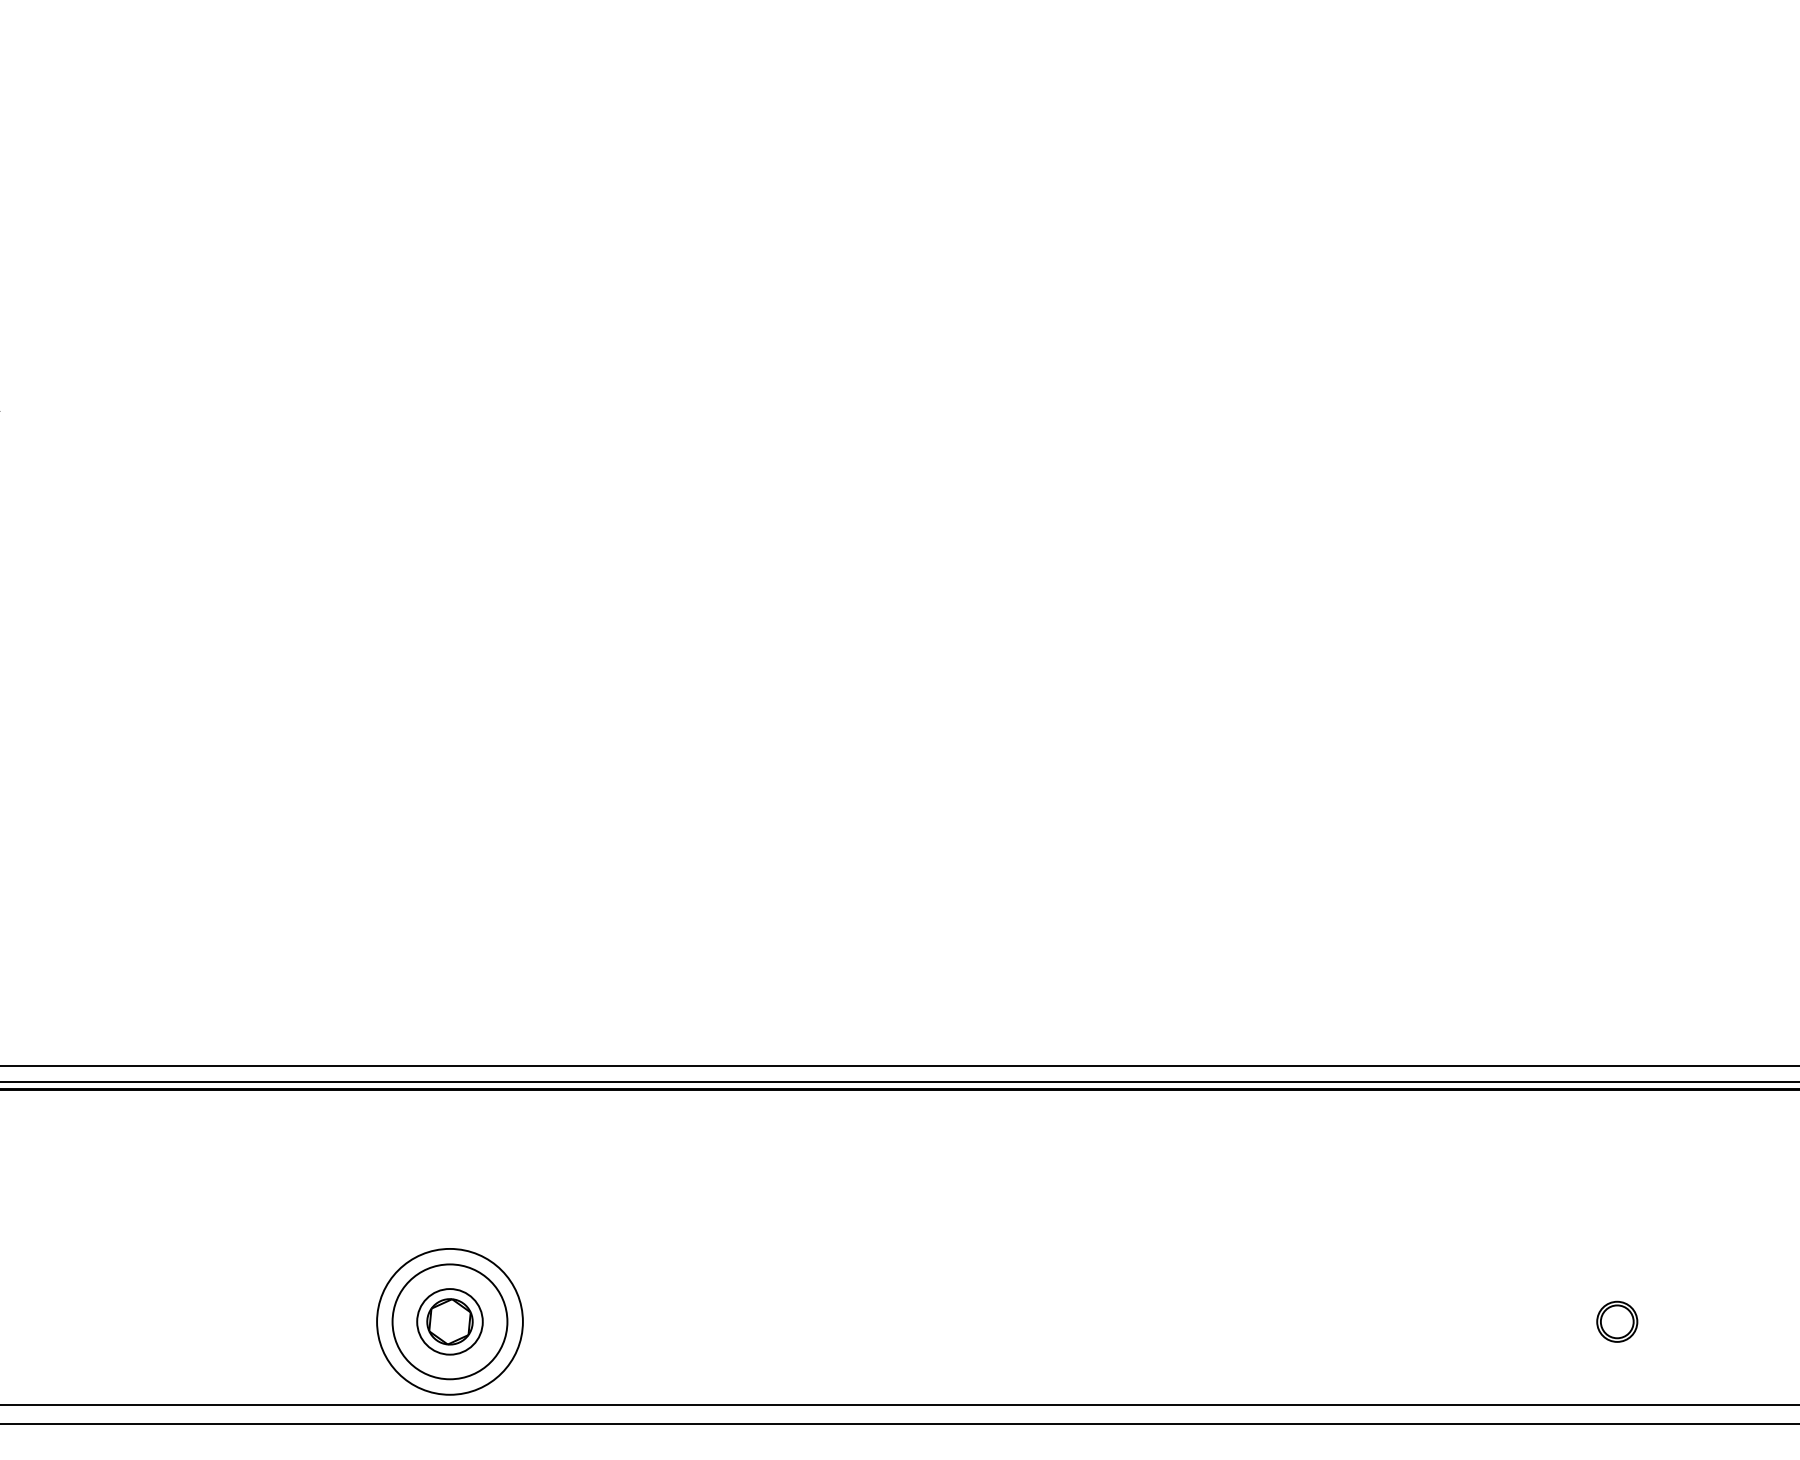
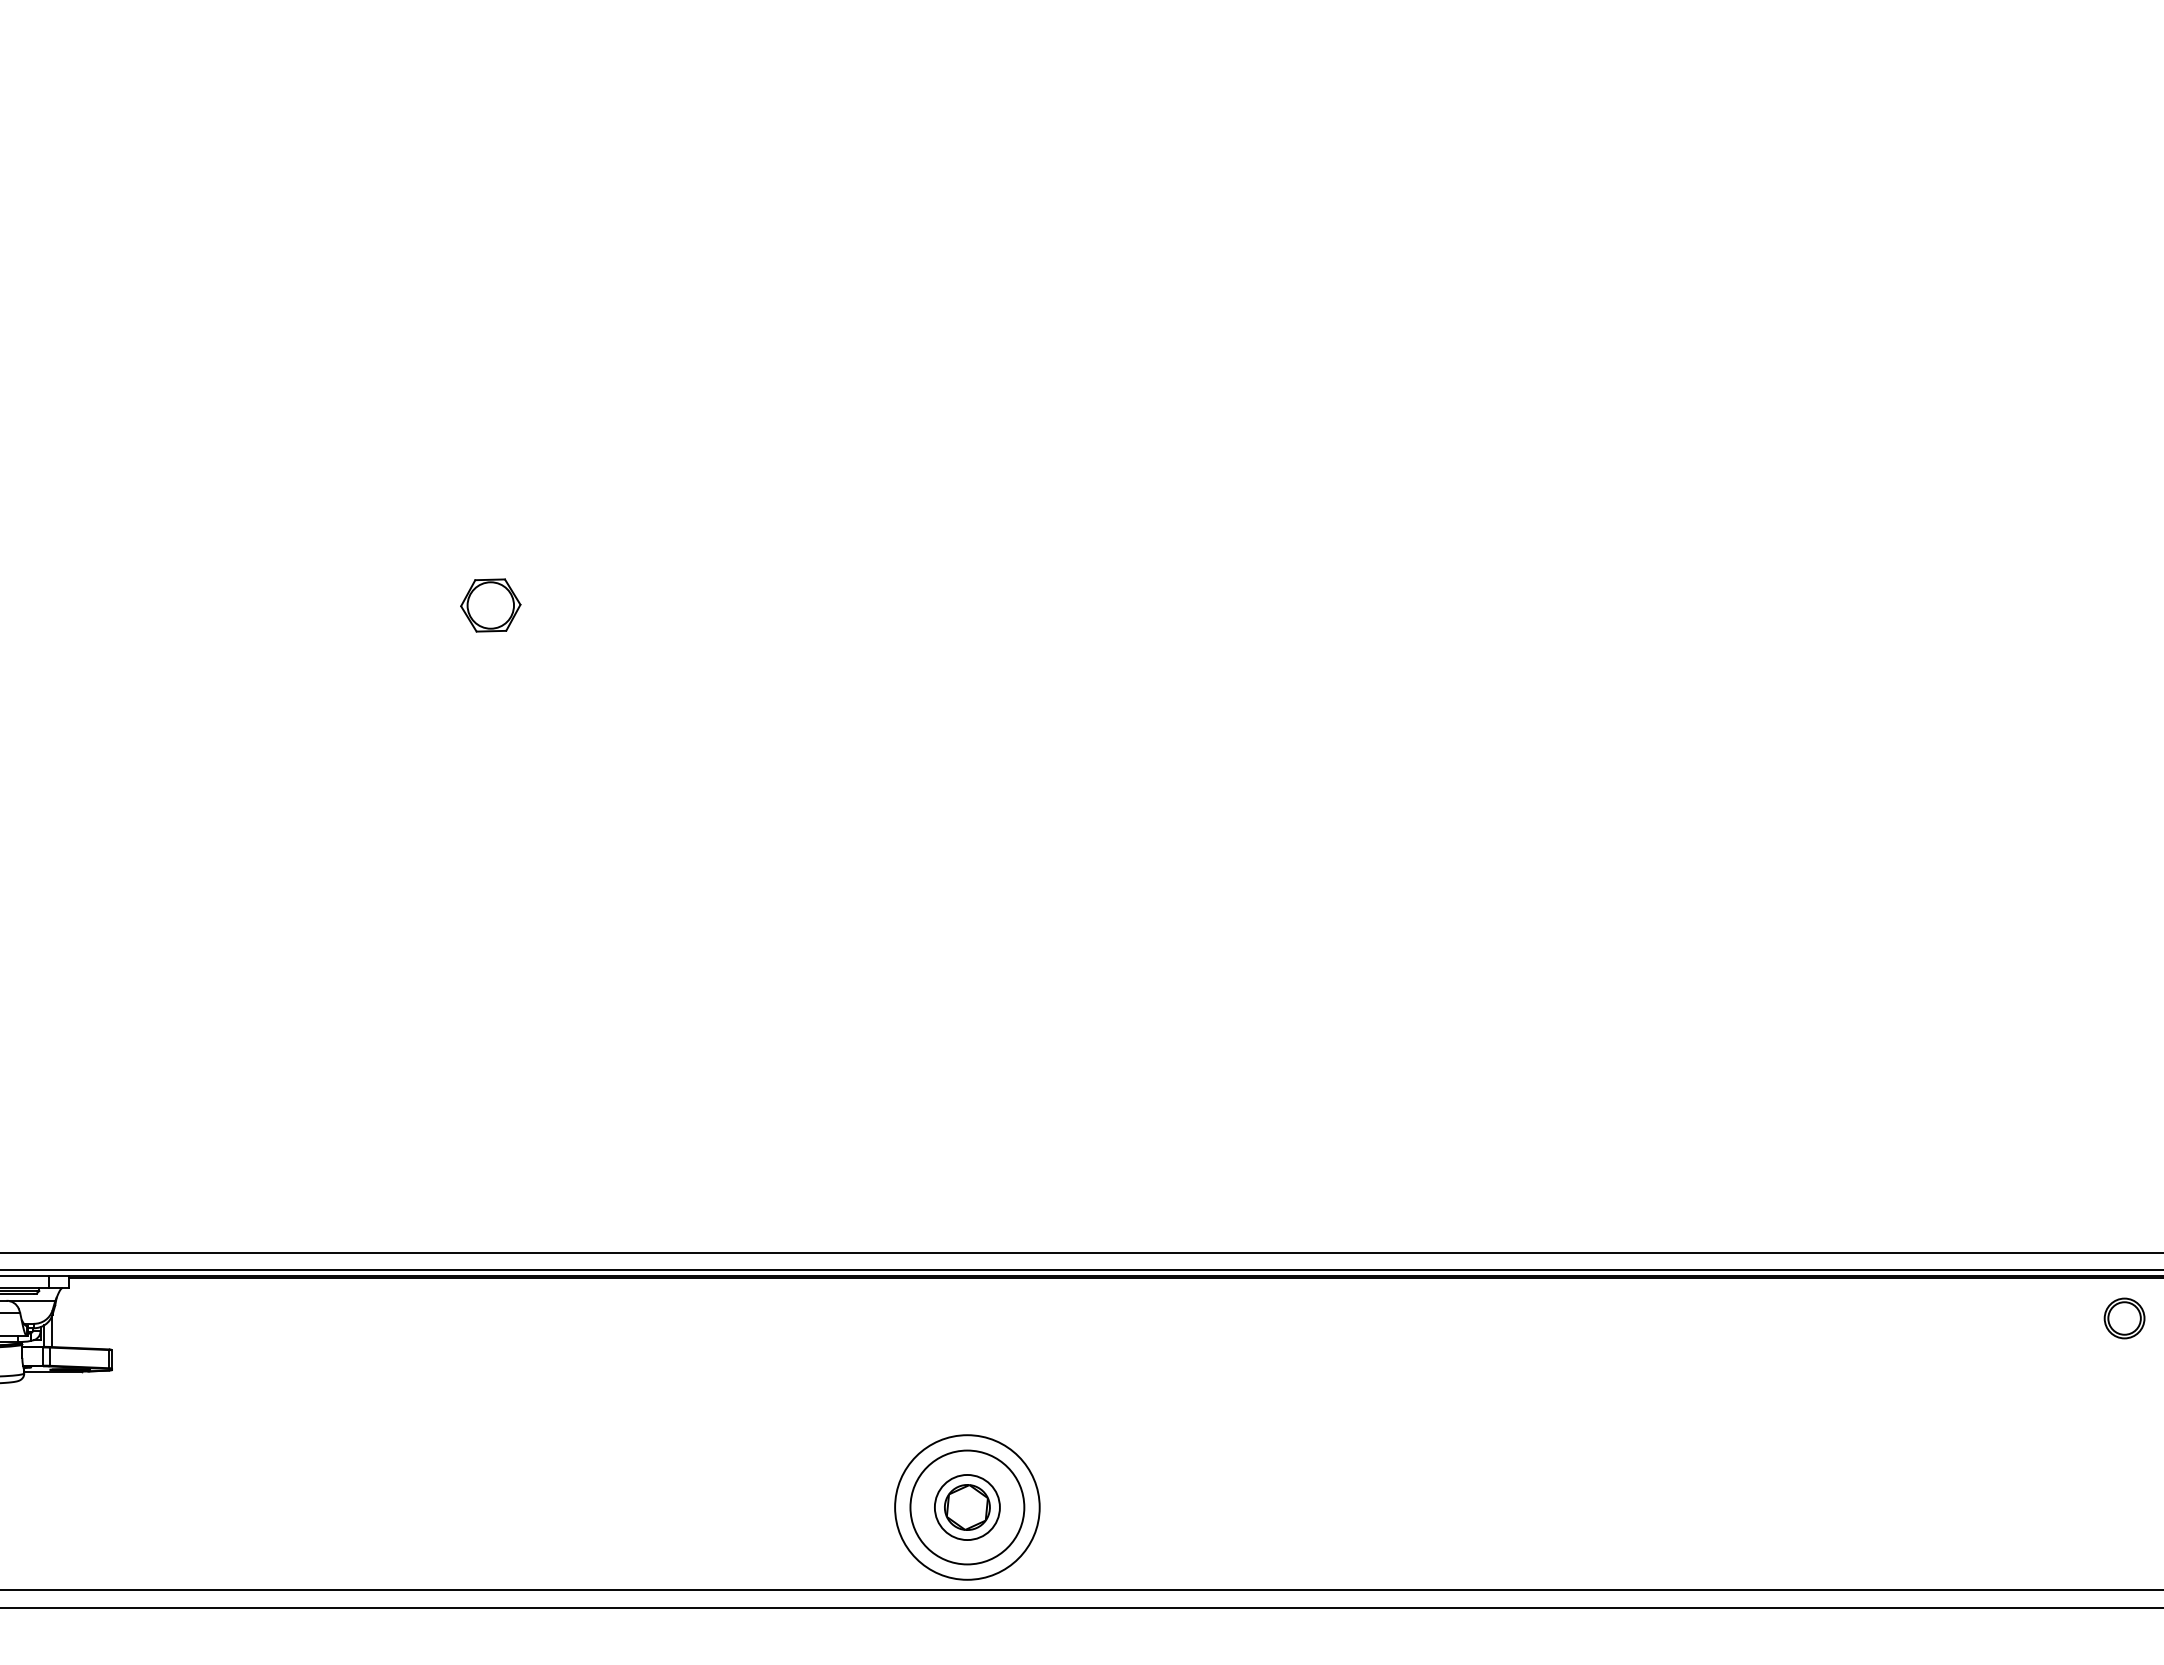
part: (1617, 1321) -> (2124, 1318), moved

